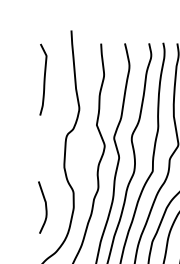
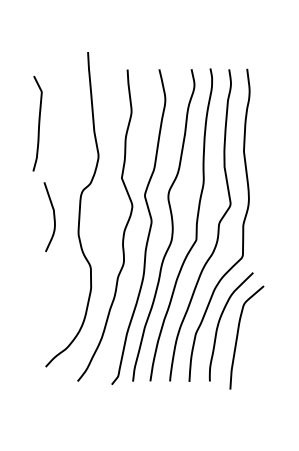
curve: (44, 79) -> (38, 123), moved
curve: (45, 207) -> (53, 217), moved

